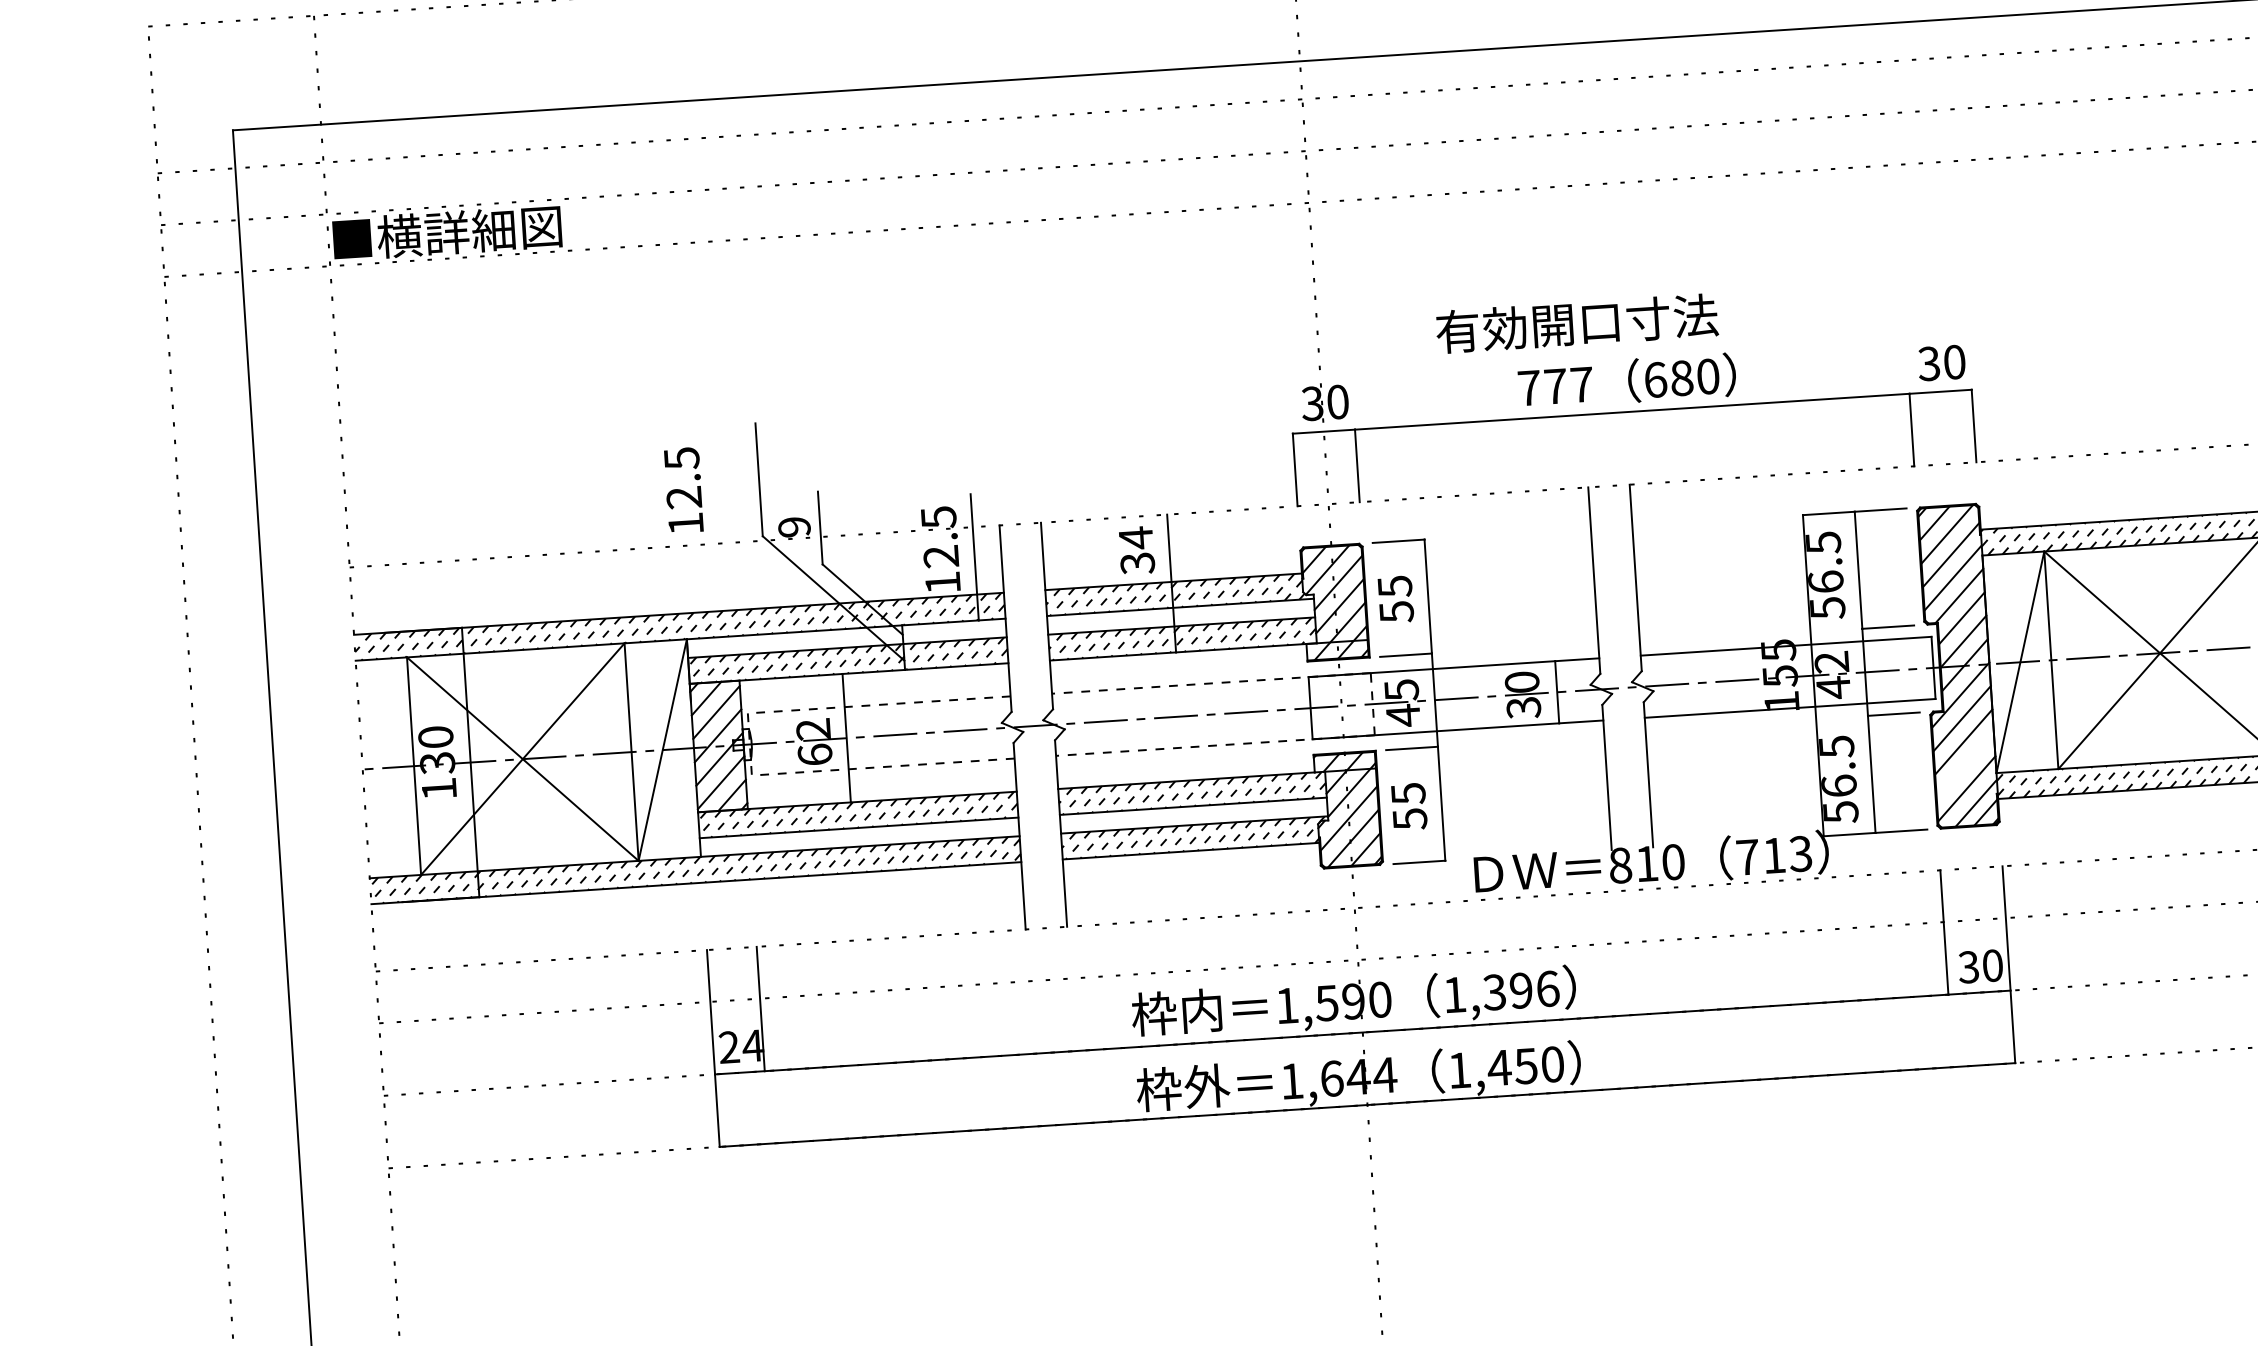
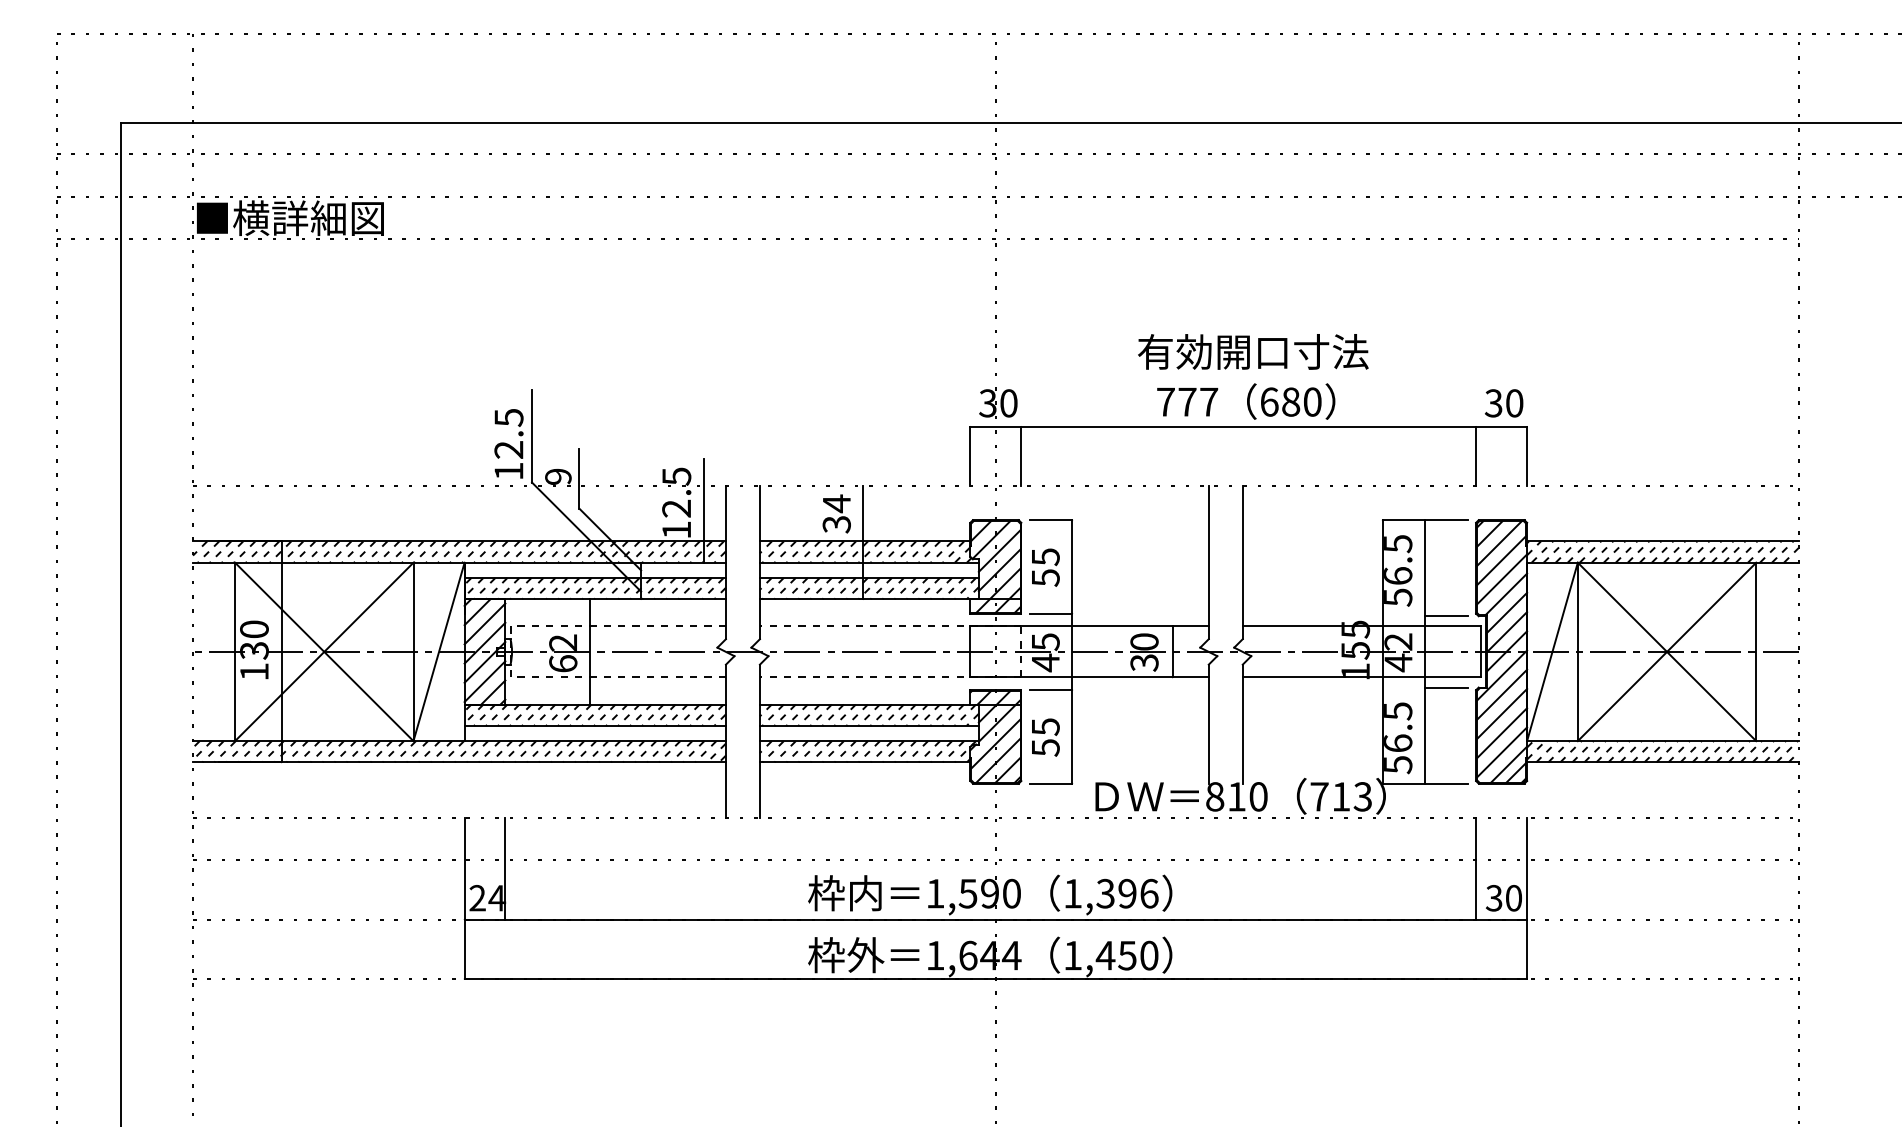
text: (1577, 323) -> (1253, 351), moved
text: (683, 489) -> (508, 443), moved
line: (1964, 765) -> (1501, 733), added

